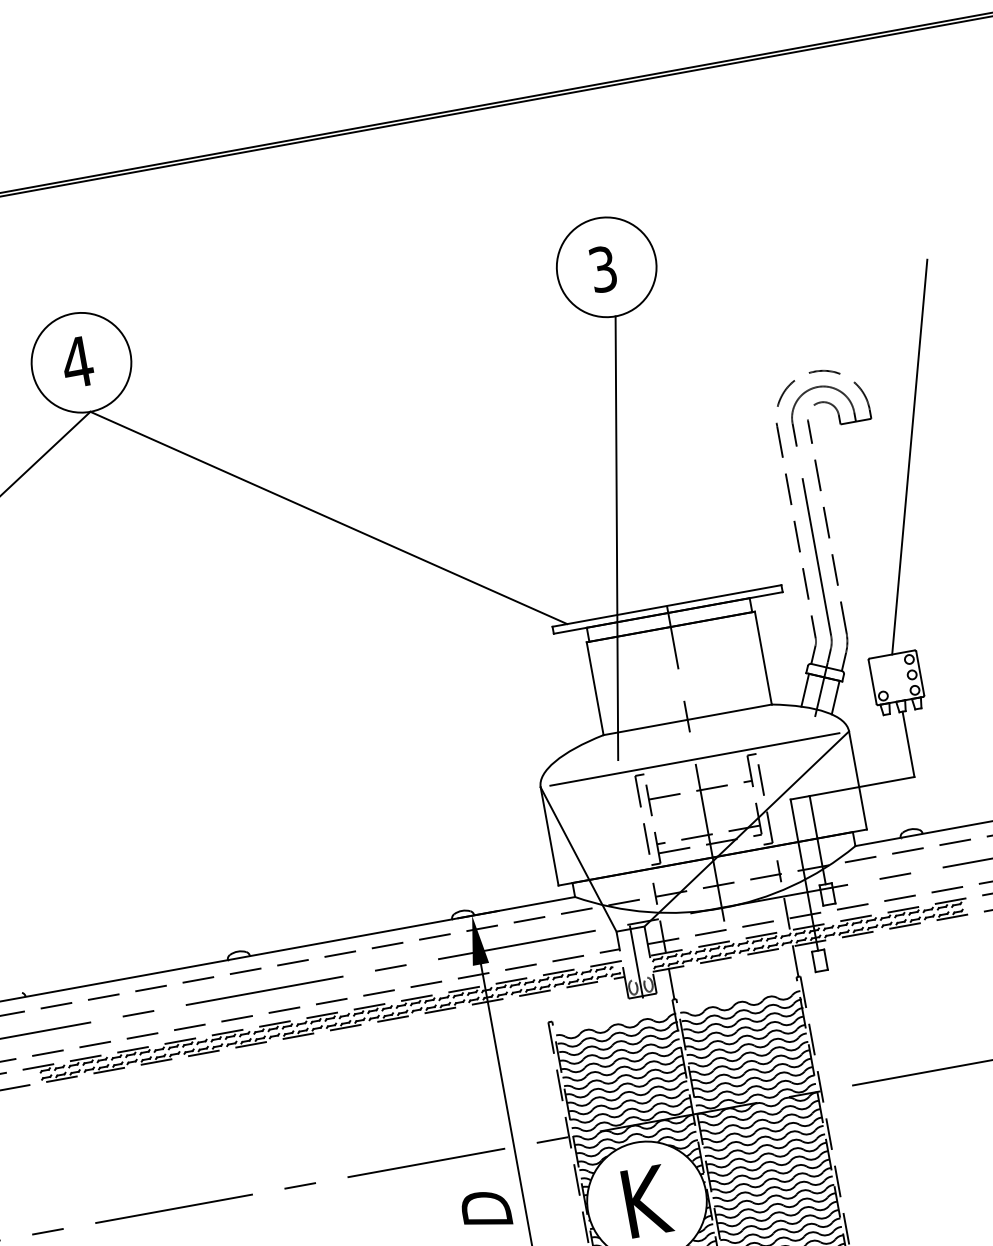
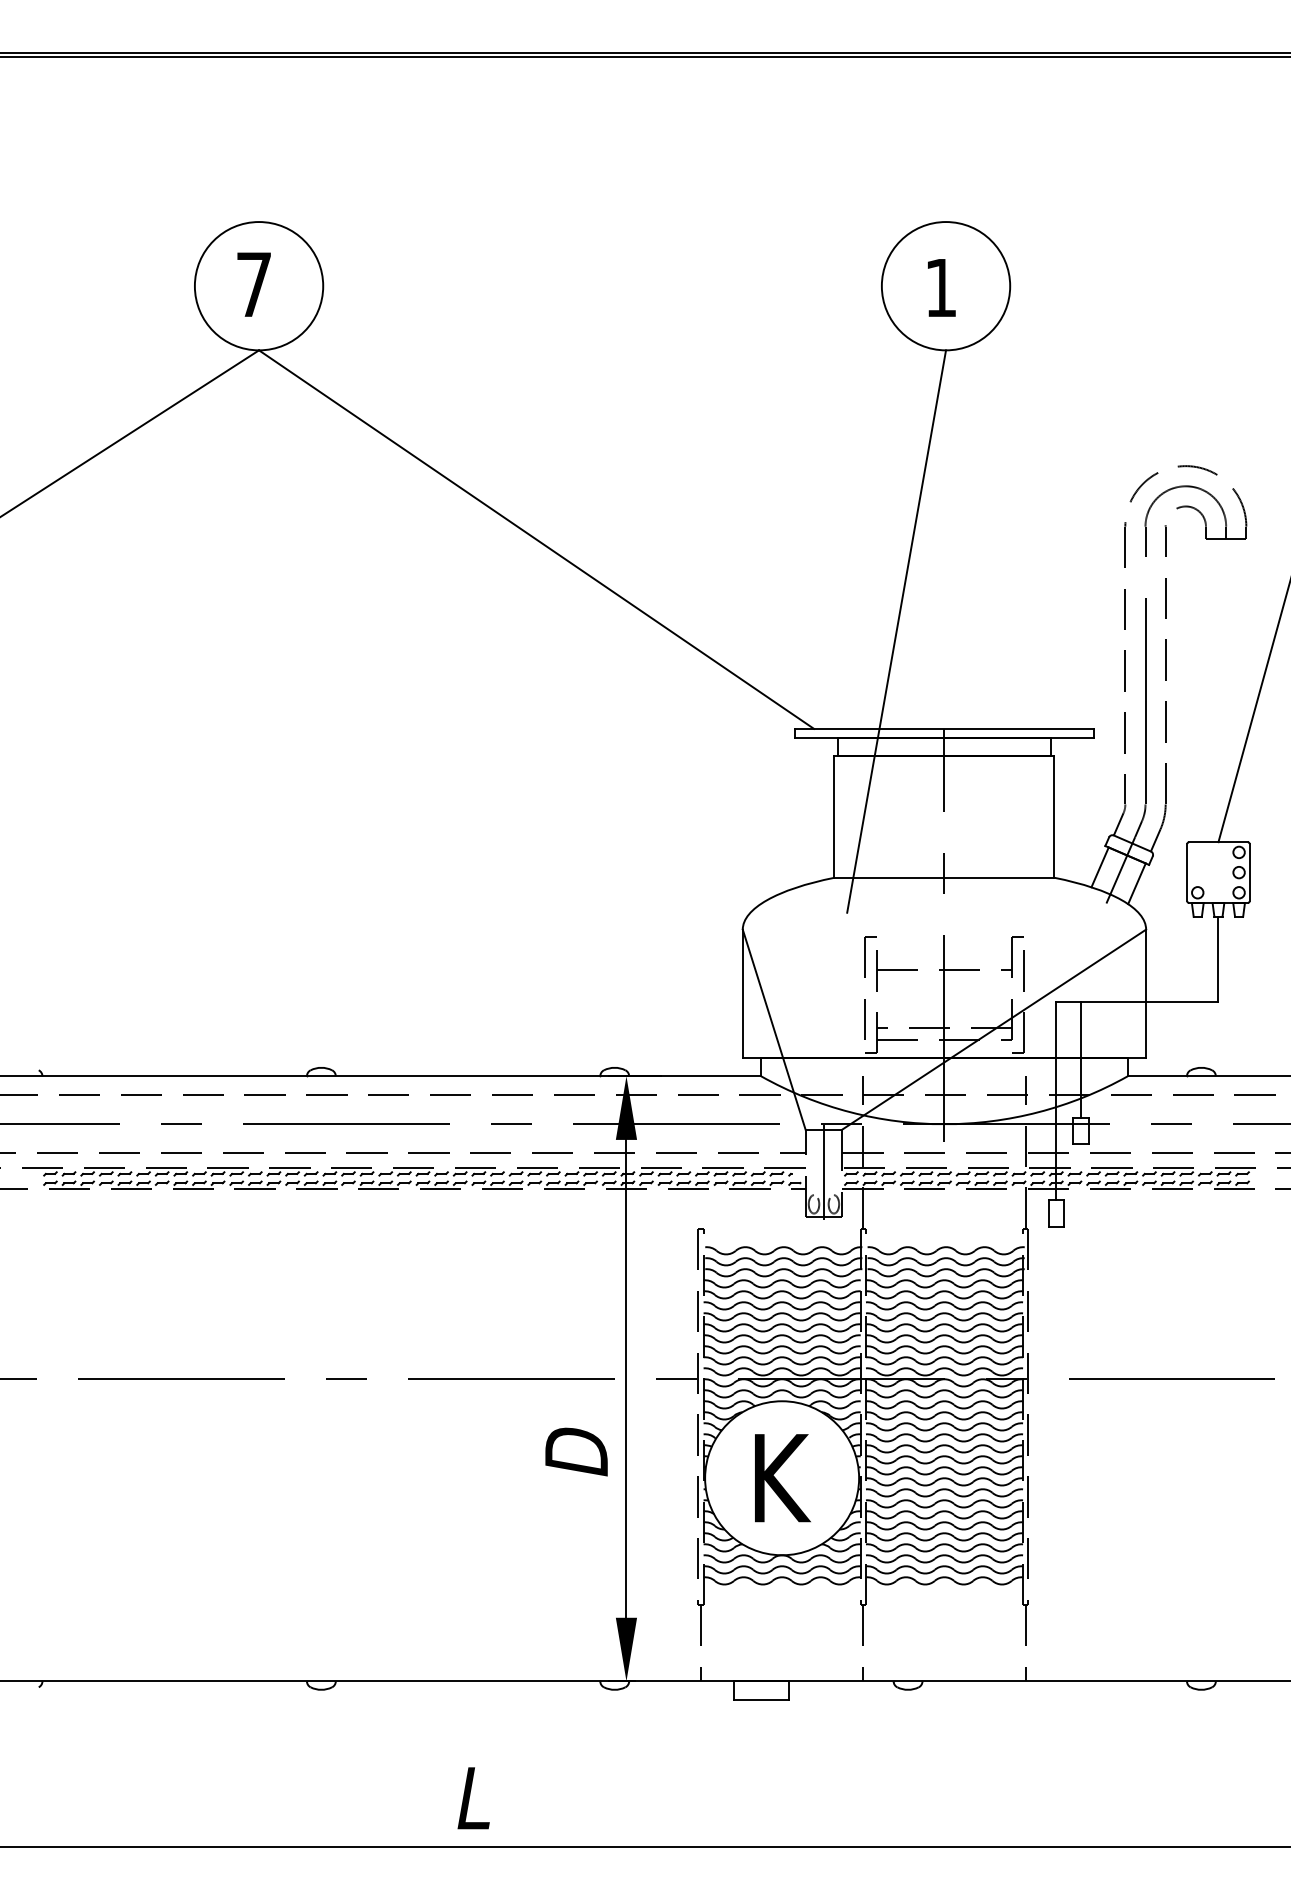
text: (602, 269) -> (940, 287), 3 -> 1
text: (77, 362) -> (253, 284), 4 -> 7
line: (694, 759) -> (944, 929), removed

